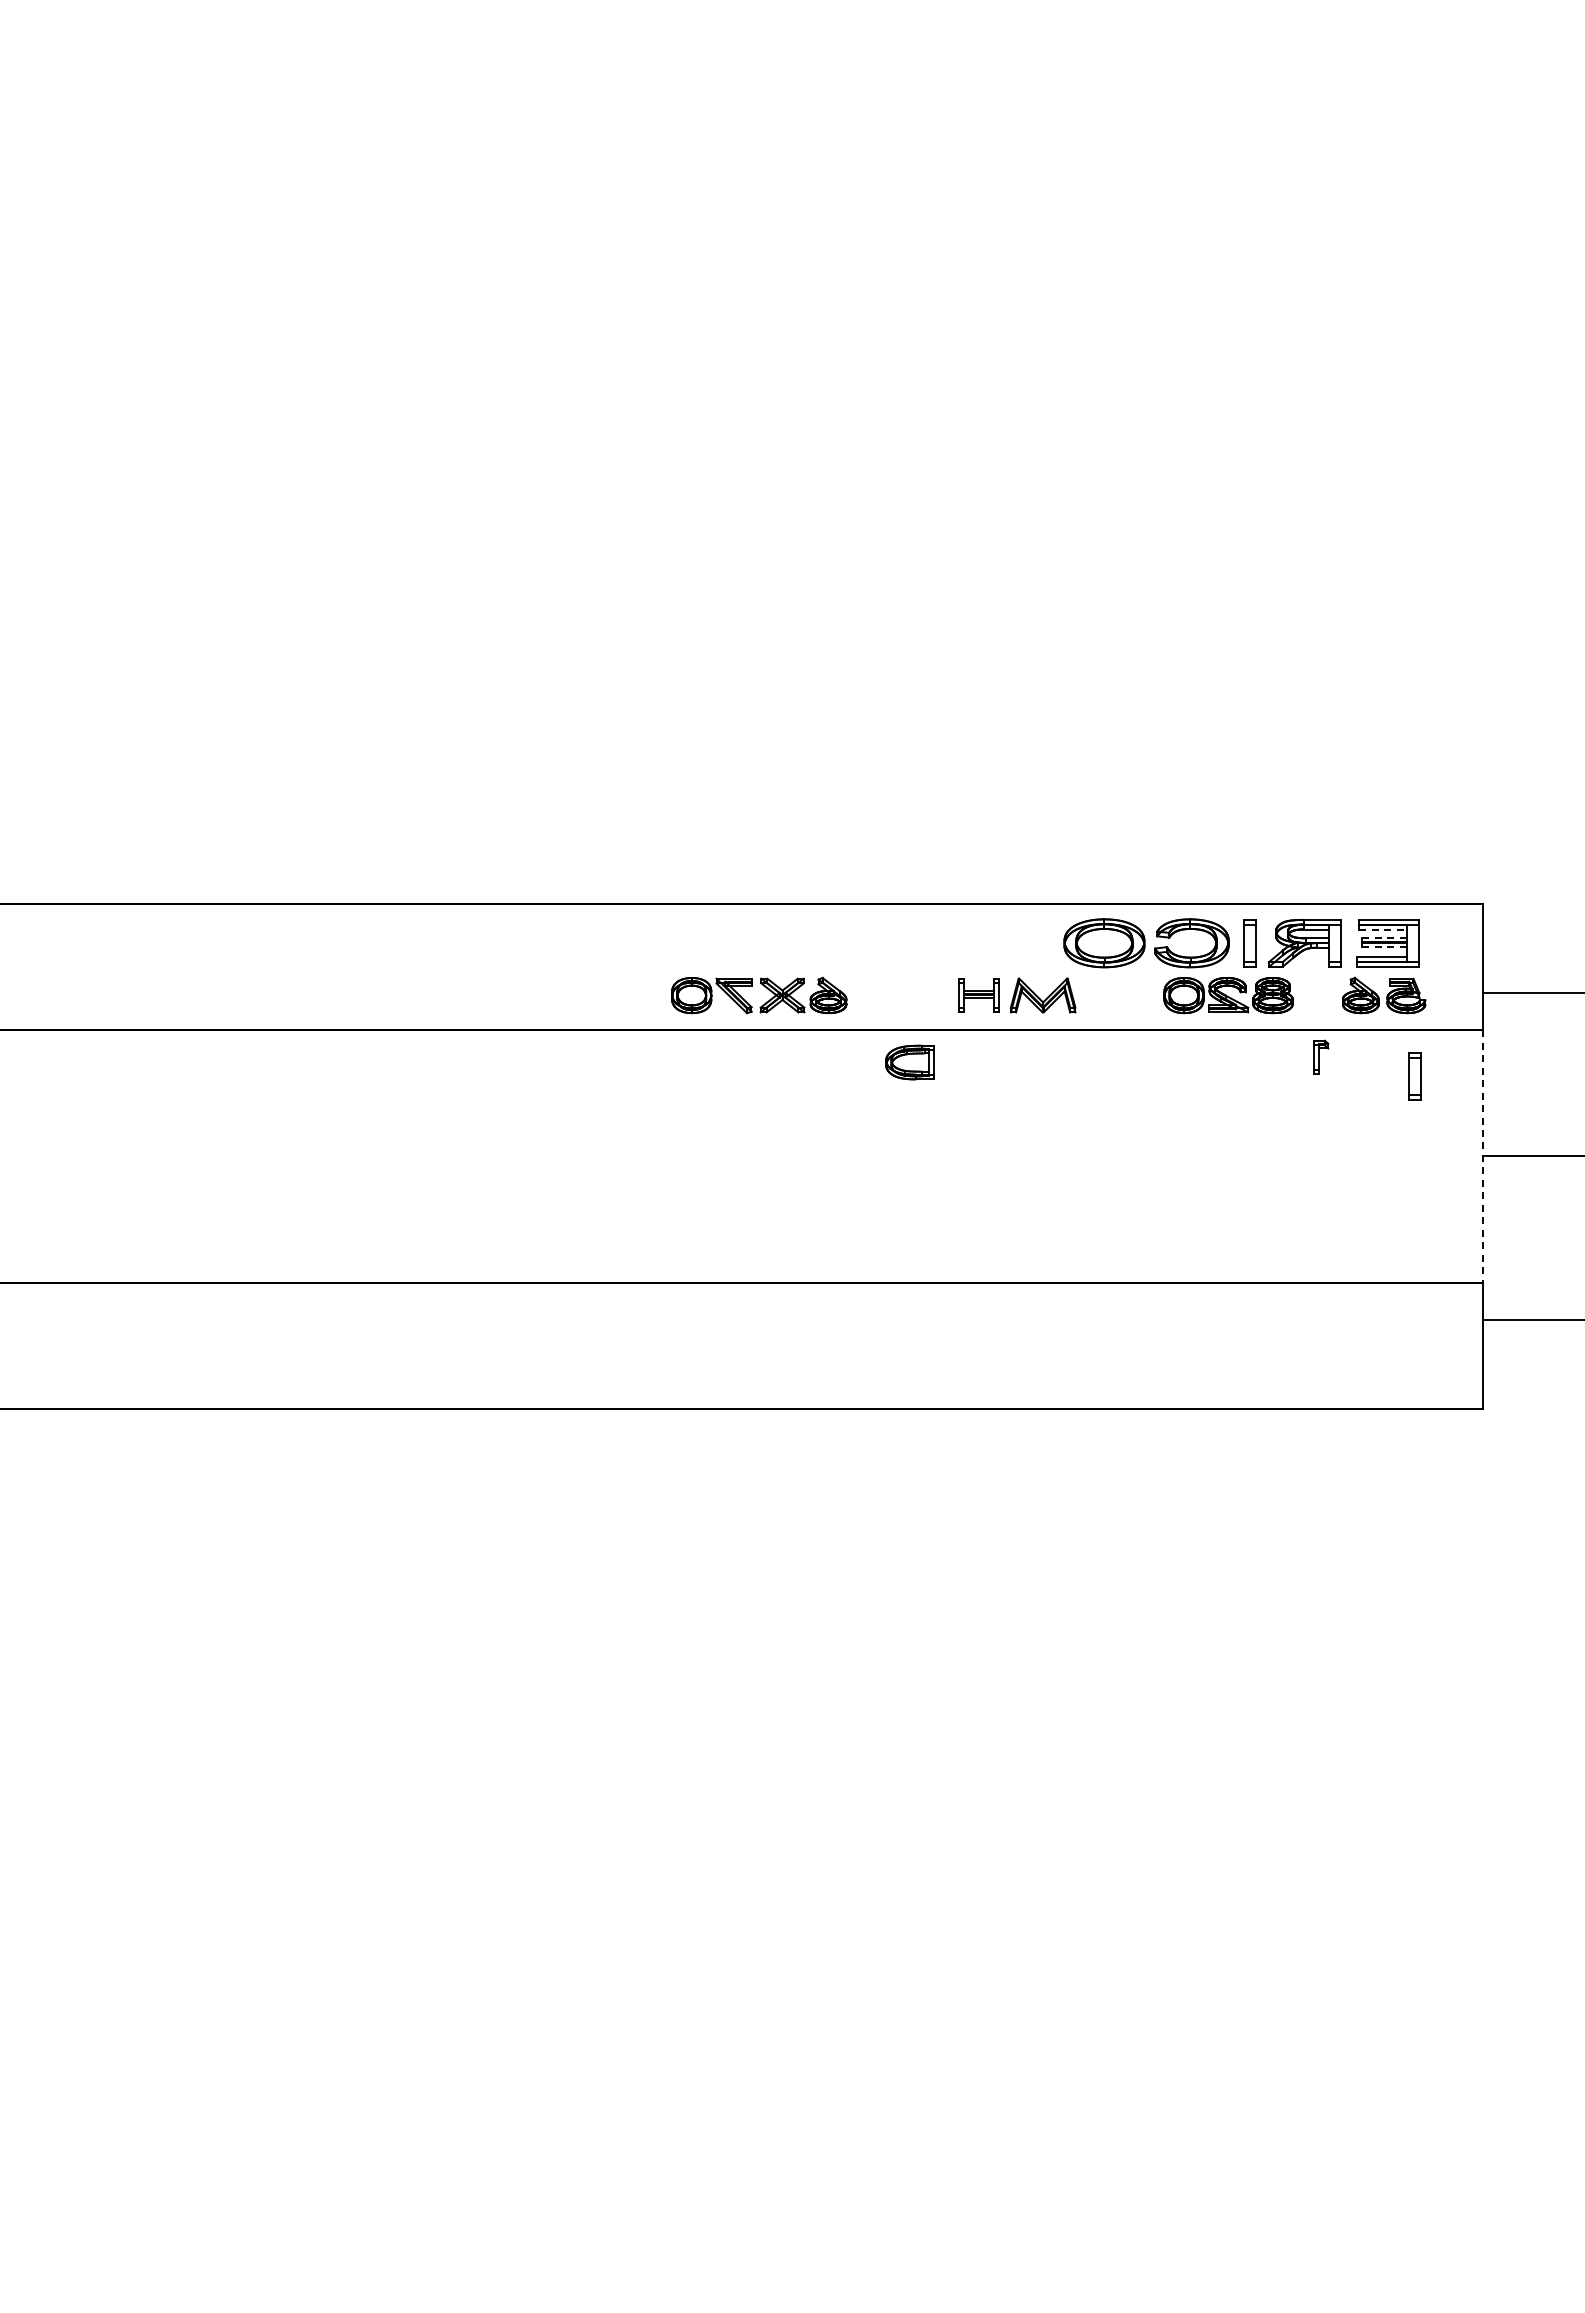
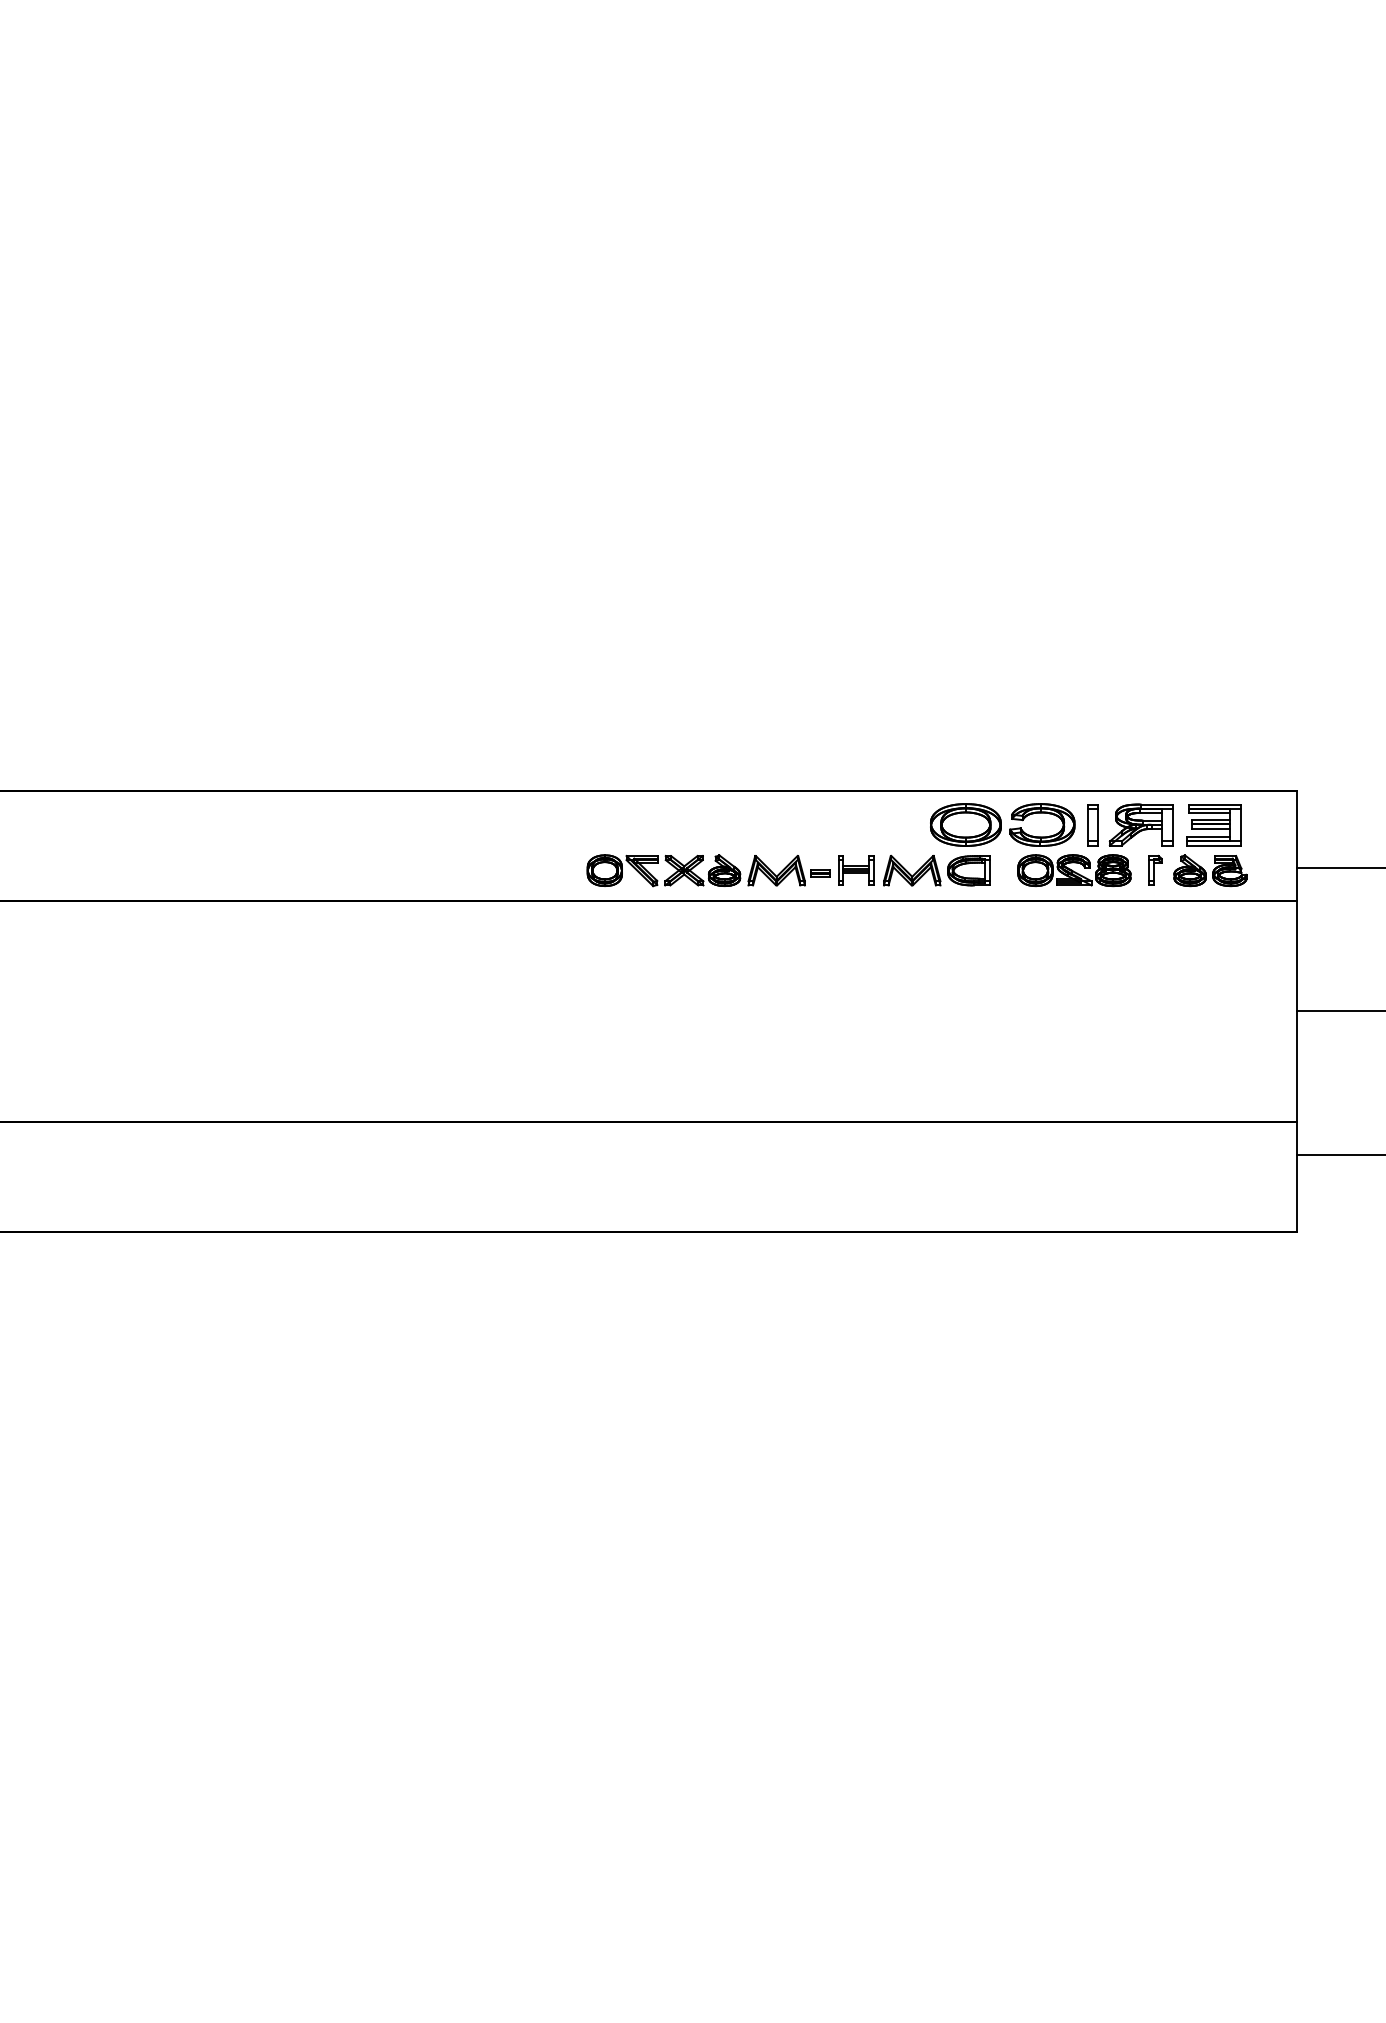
line: (1382, 929) -> (1209, 812), dashed -> solid
line: (1384, 937) -> (1210, 819), dashed -> solid
line: (1385, 947) -> (1211, 828), dashed -> solid
part: (902, 995) -> (789, 870), added
part: (1321, 1056) -> (1155, 869), moved
part: (909, 1062) -> (968, 870), moved
part: (1414, 1076) -> (1237, 941), removed
line: (1482, 1156) -> (1296, 1011), dashed -> solid

